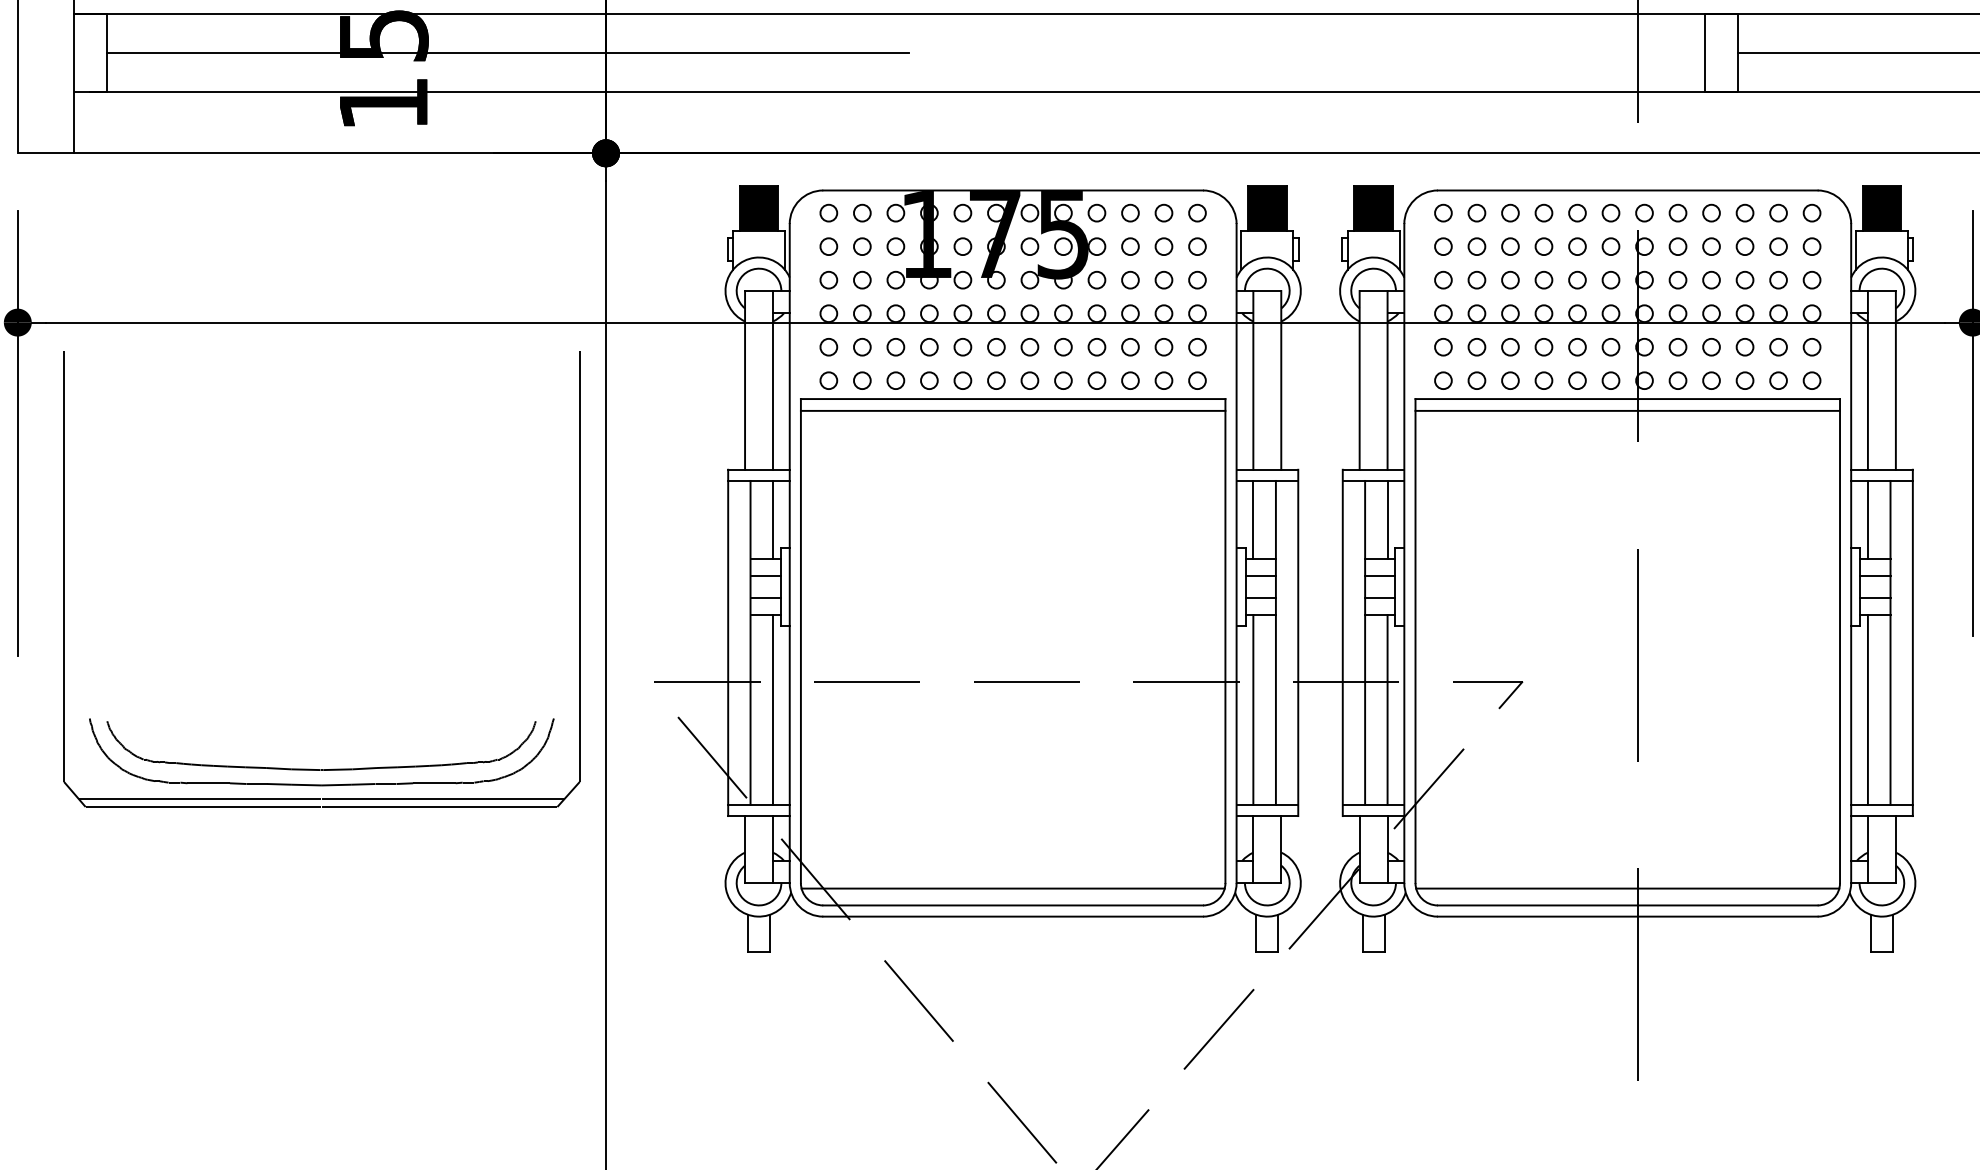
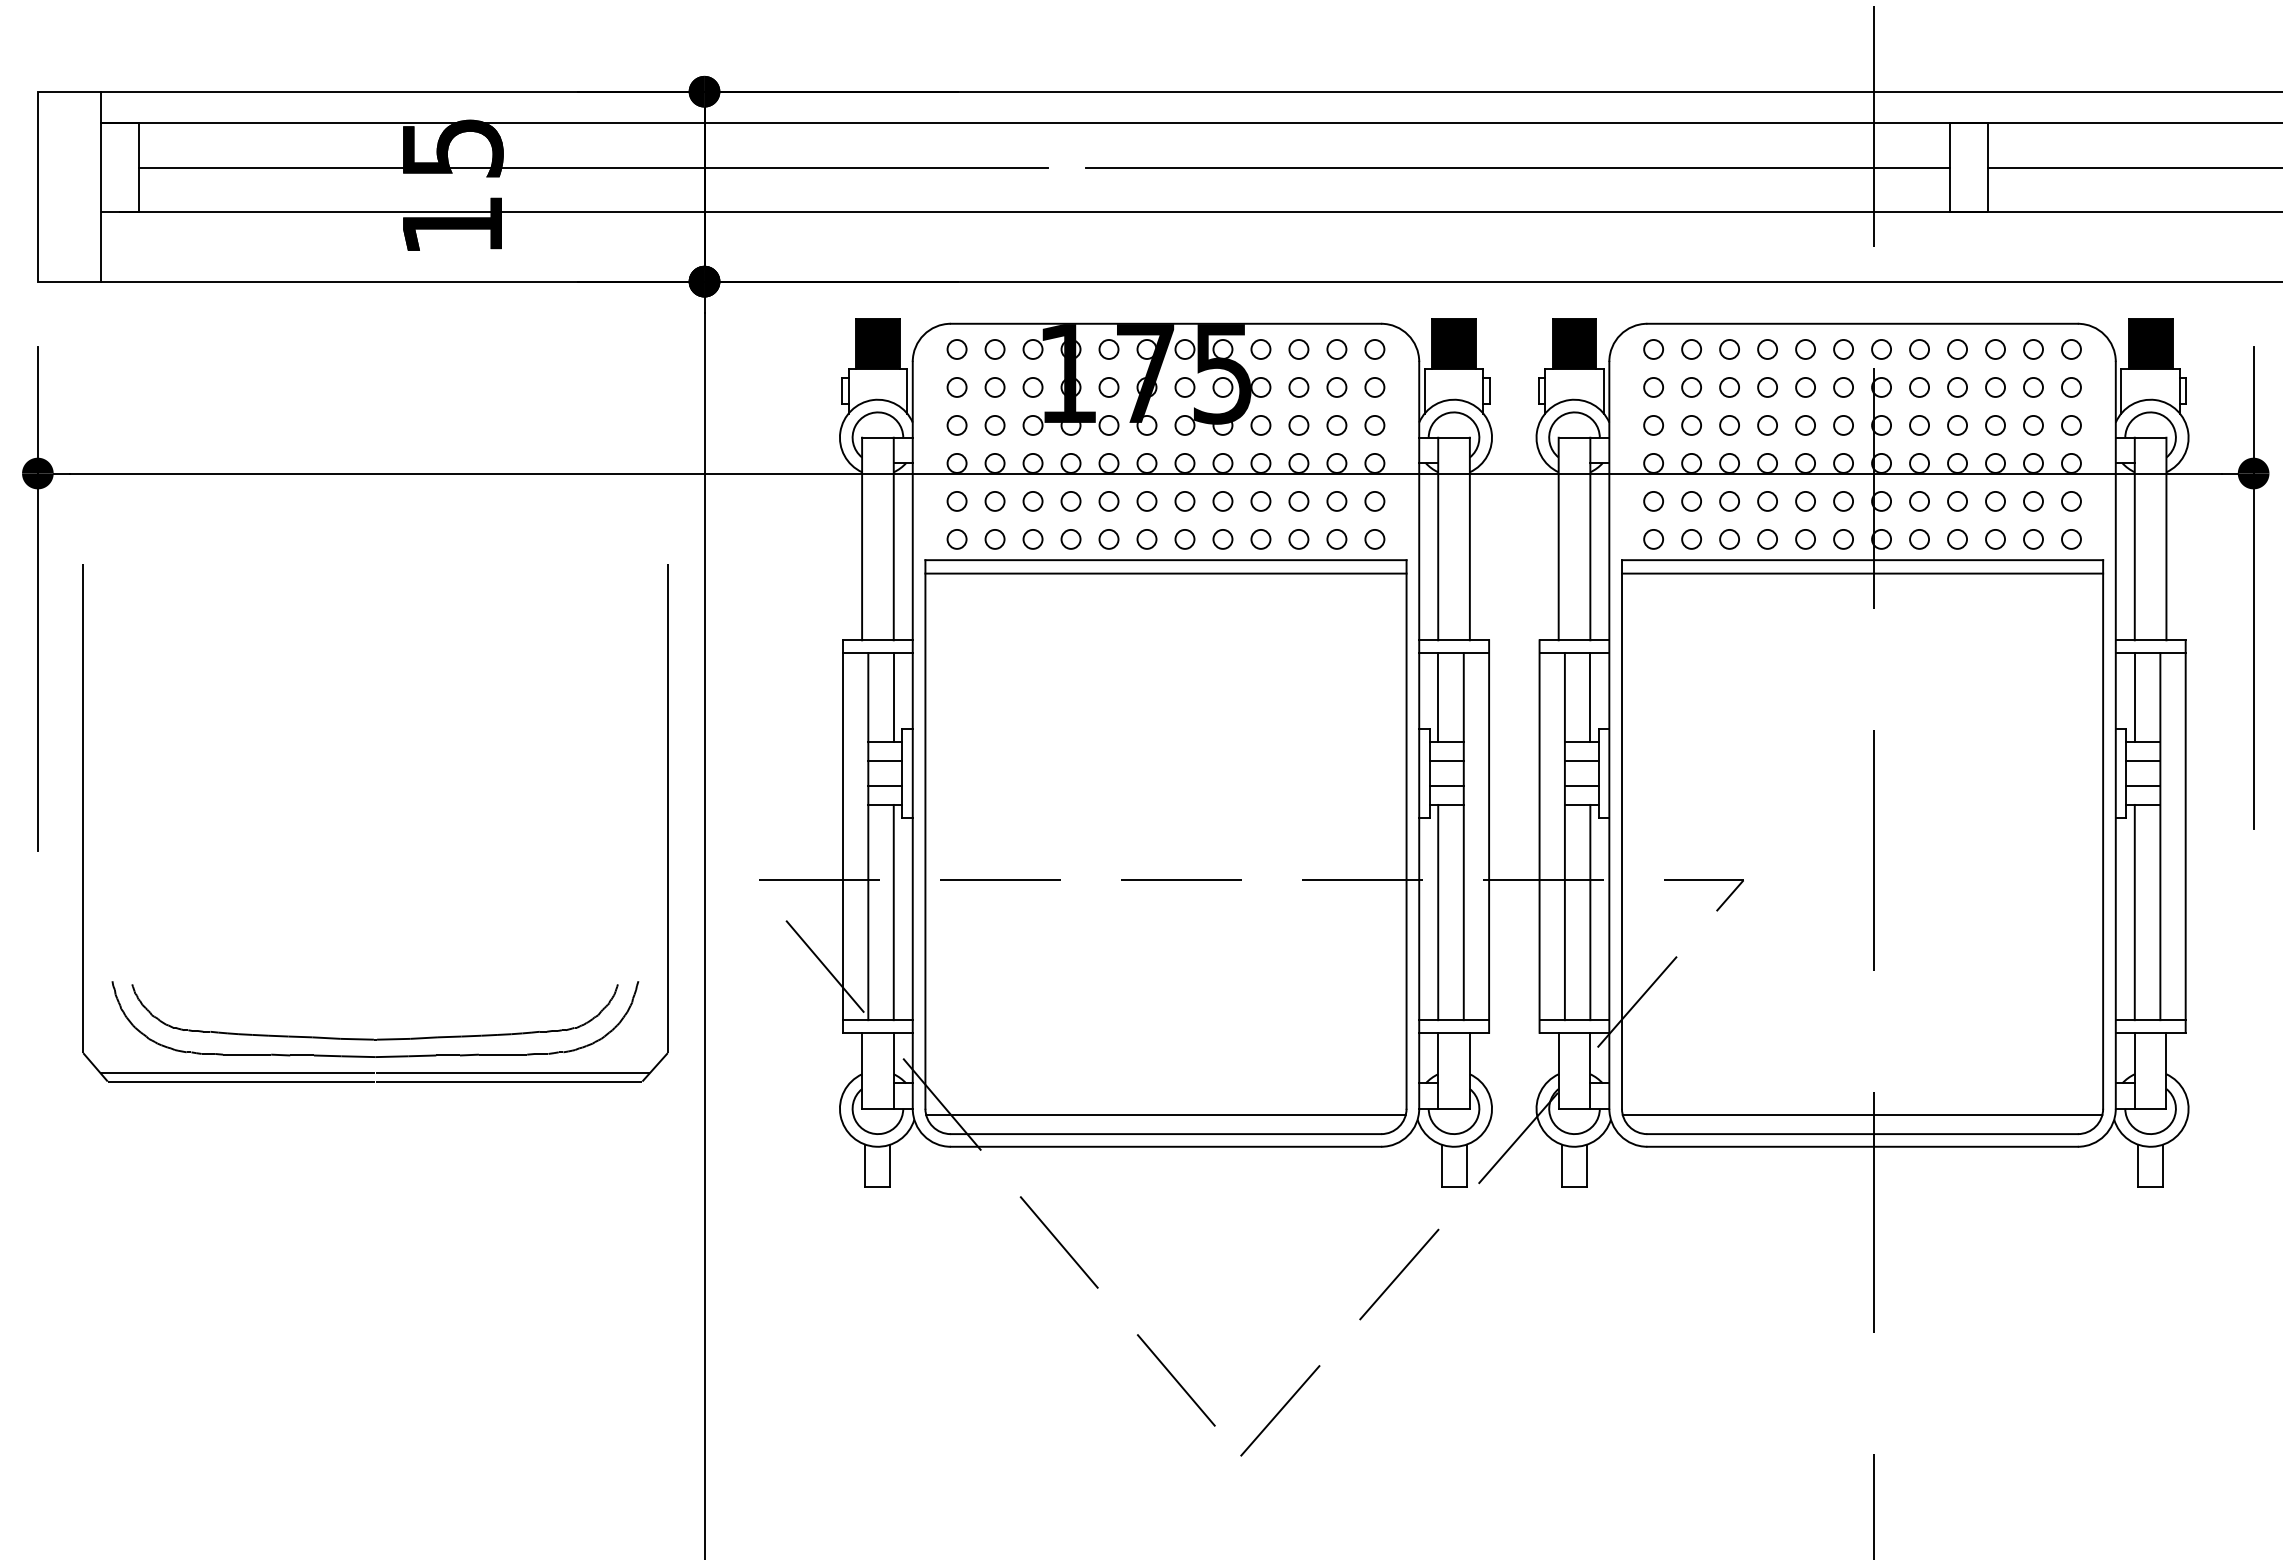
line: (1323, 52) -> (1517, 167), added
part: (320, 769) -> (373, 1038), moved

